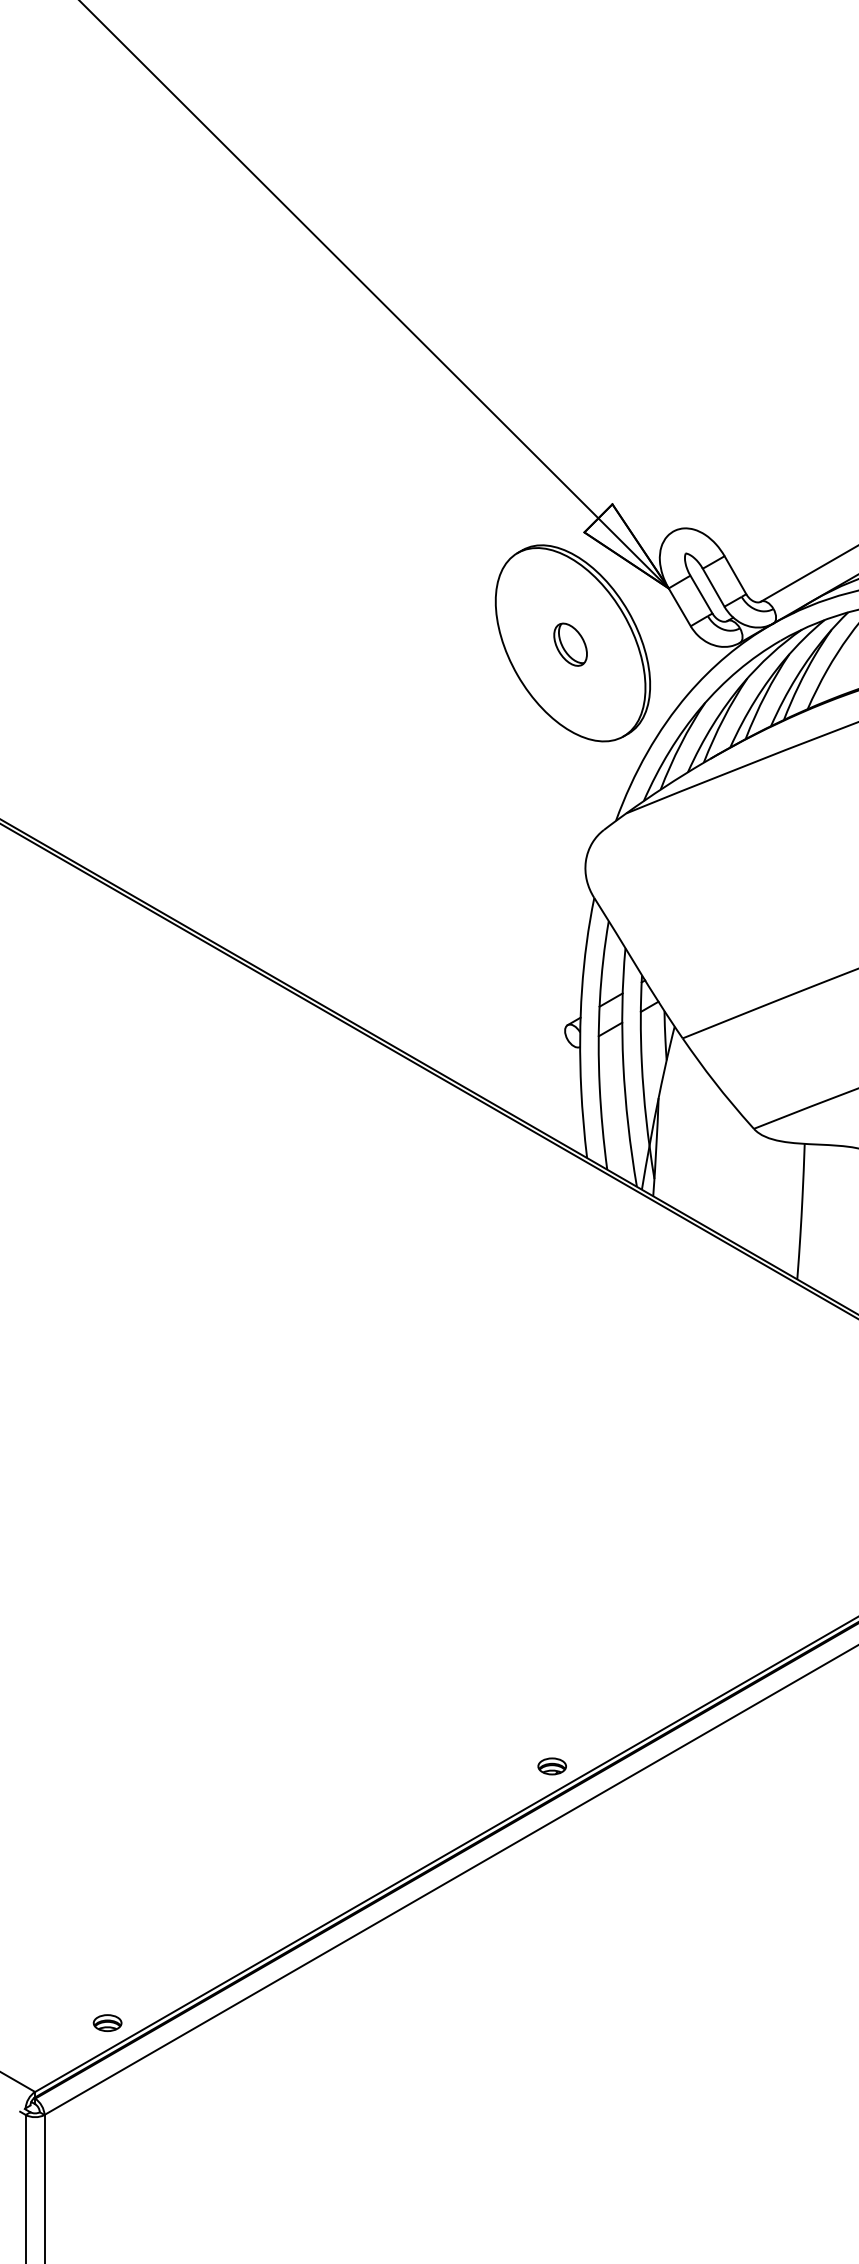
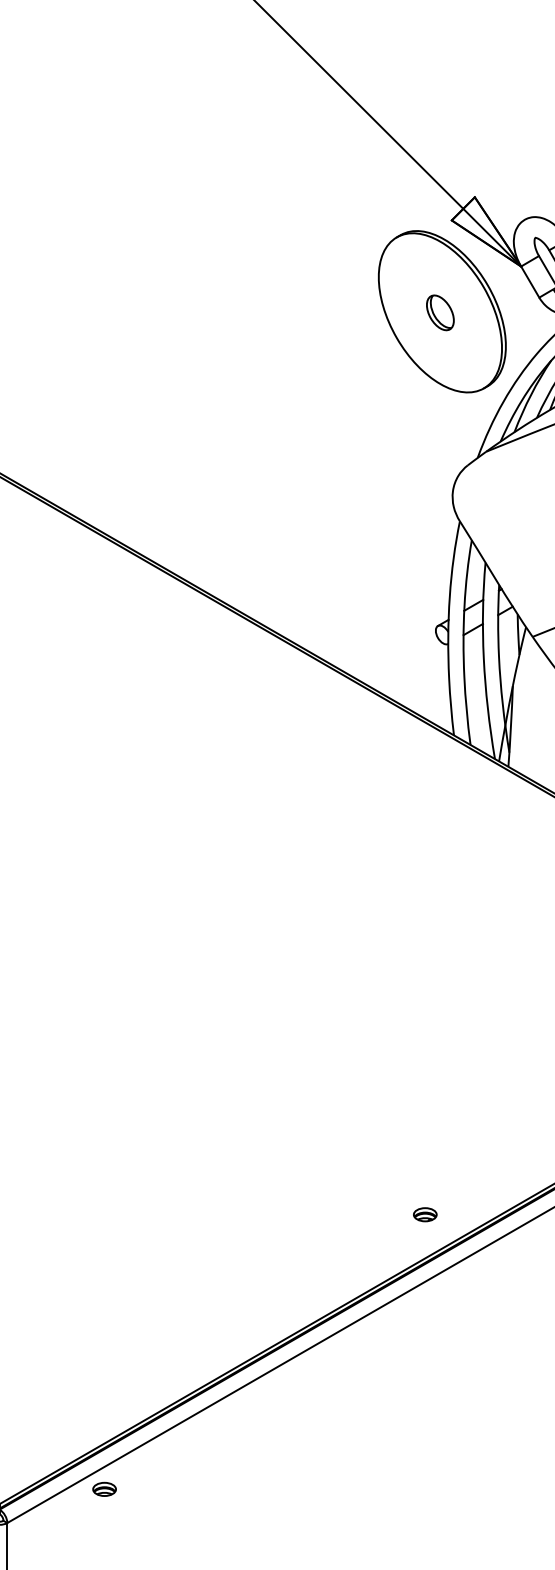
part: (551, 1766) -> (424, 1214), moved
part: (107, 2022) -> (104, 1488), moved

